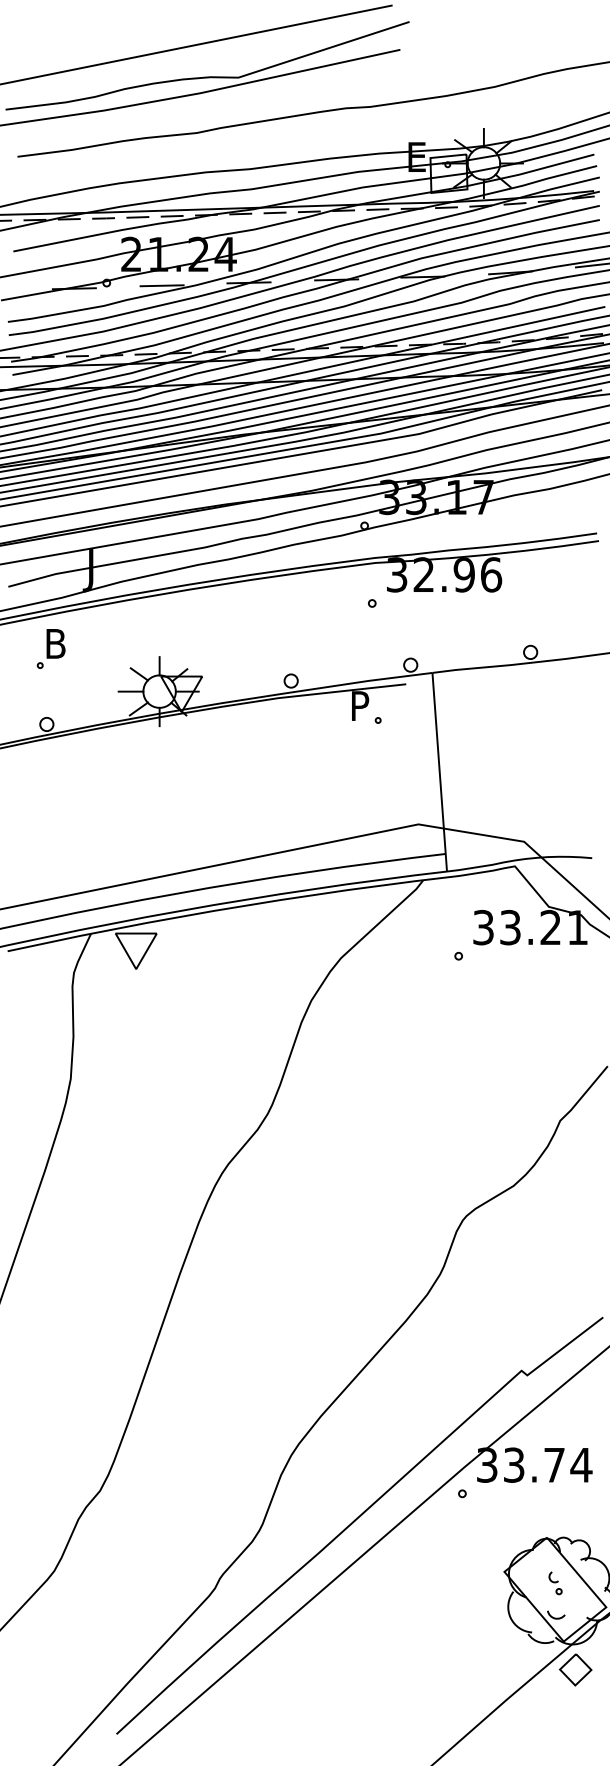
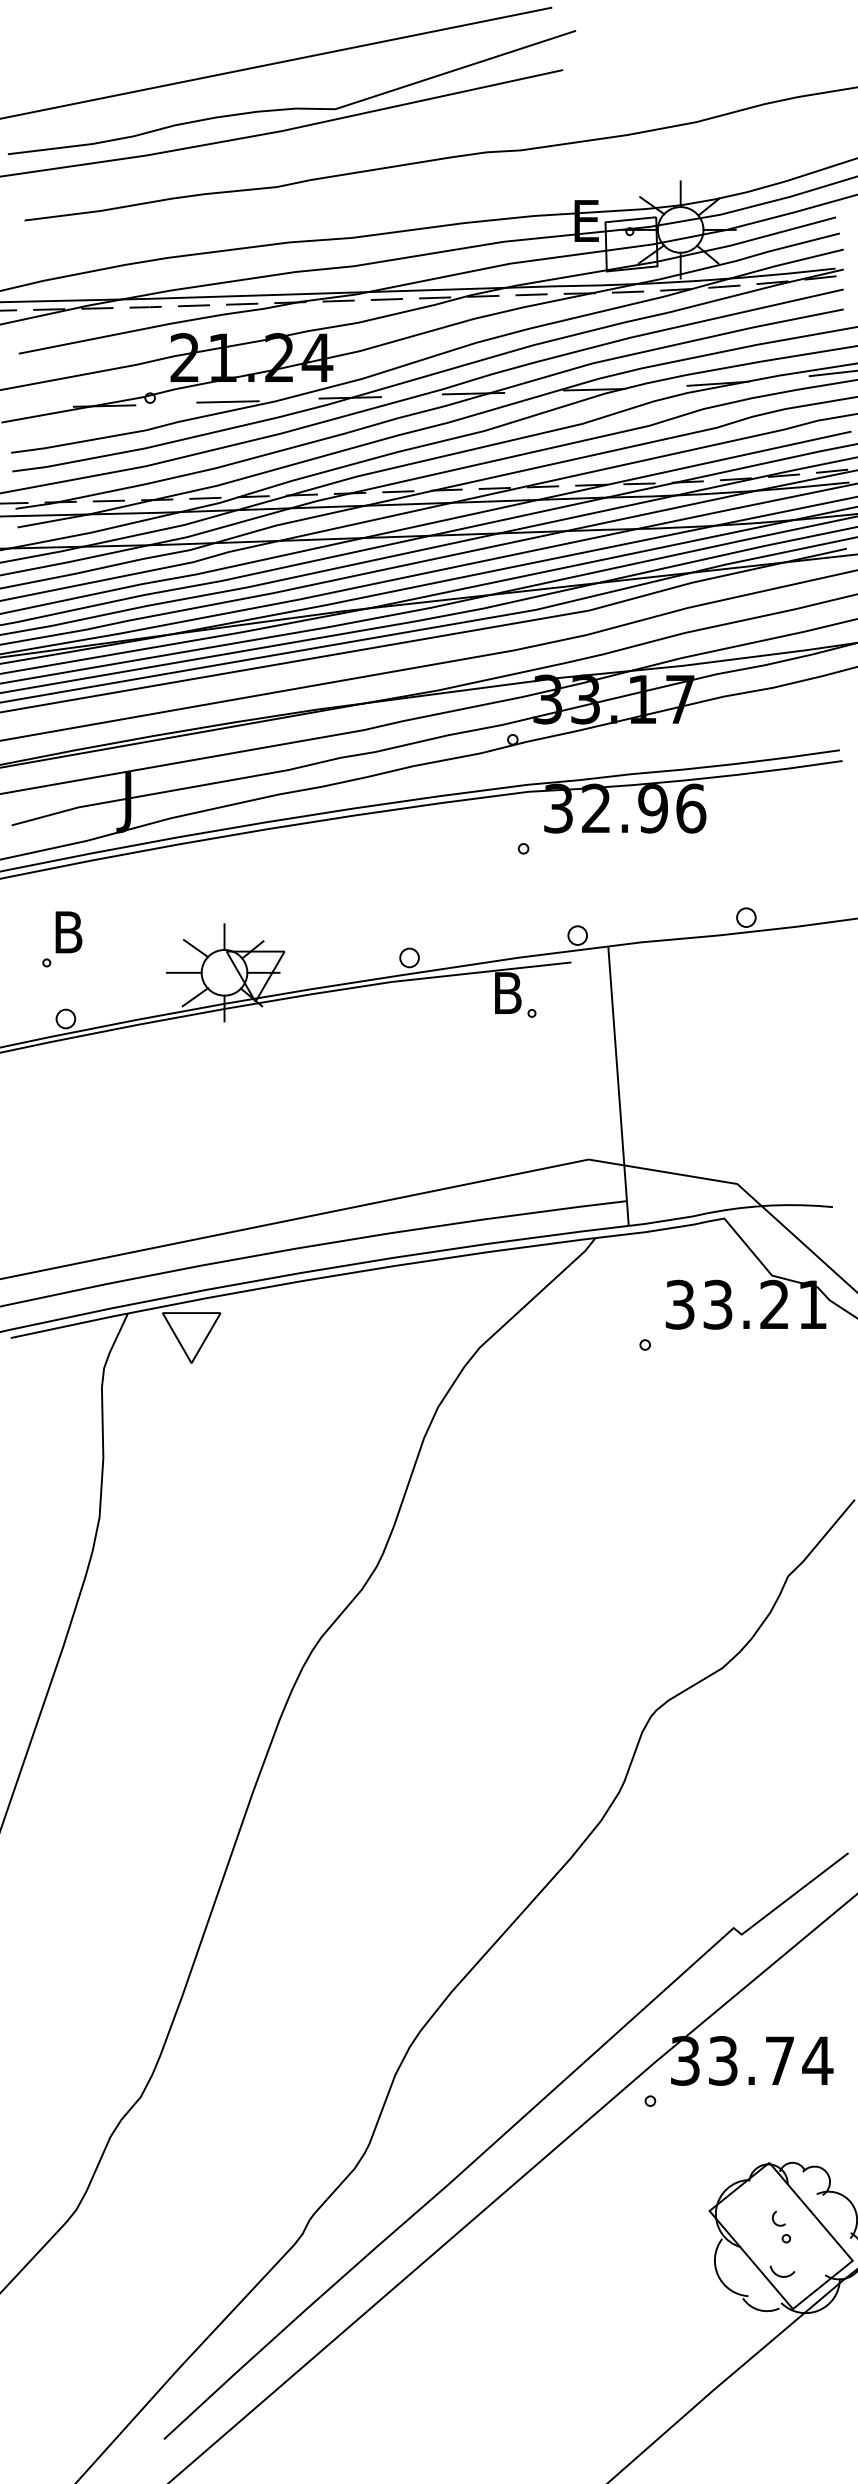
part: (50, 648) -> (61, 938), moved
text: (362, 705) -> (509, 992), P -> B
part: (575, 1669) -> (809, 2348), removed

